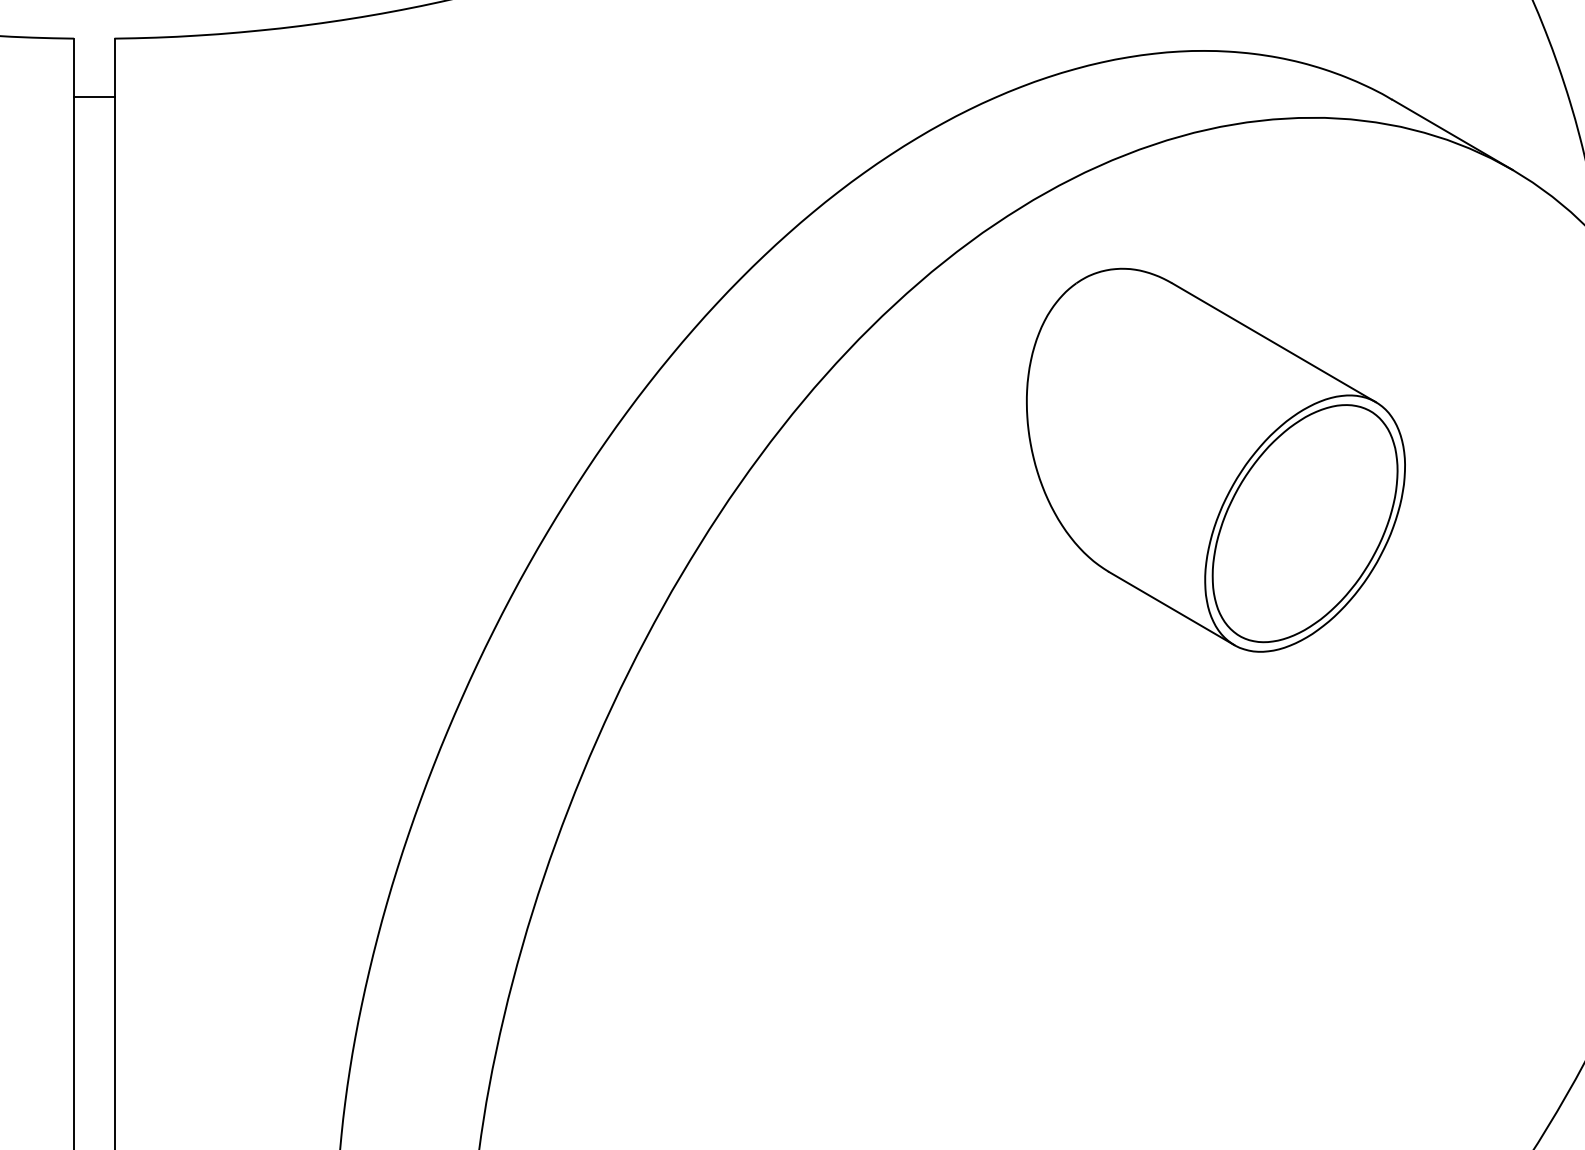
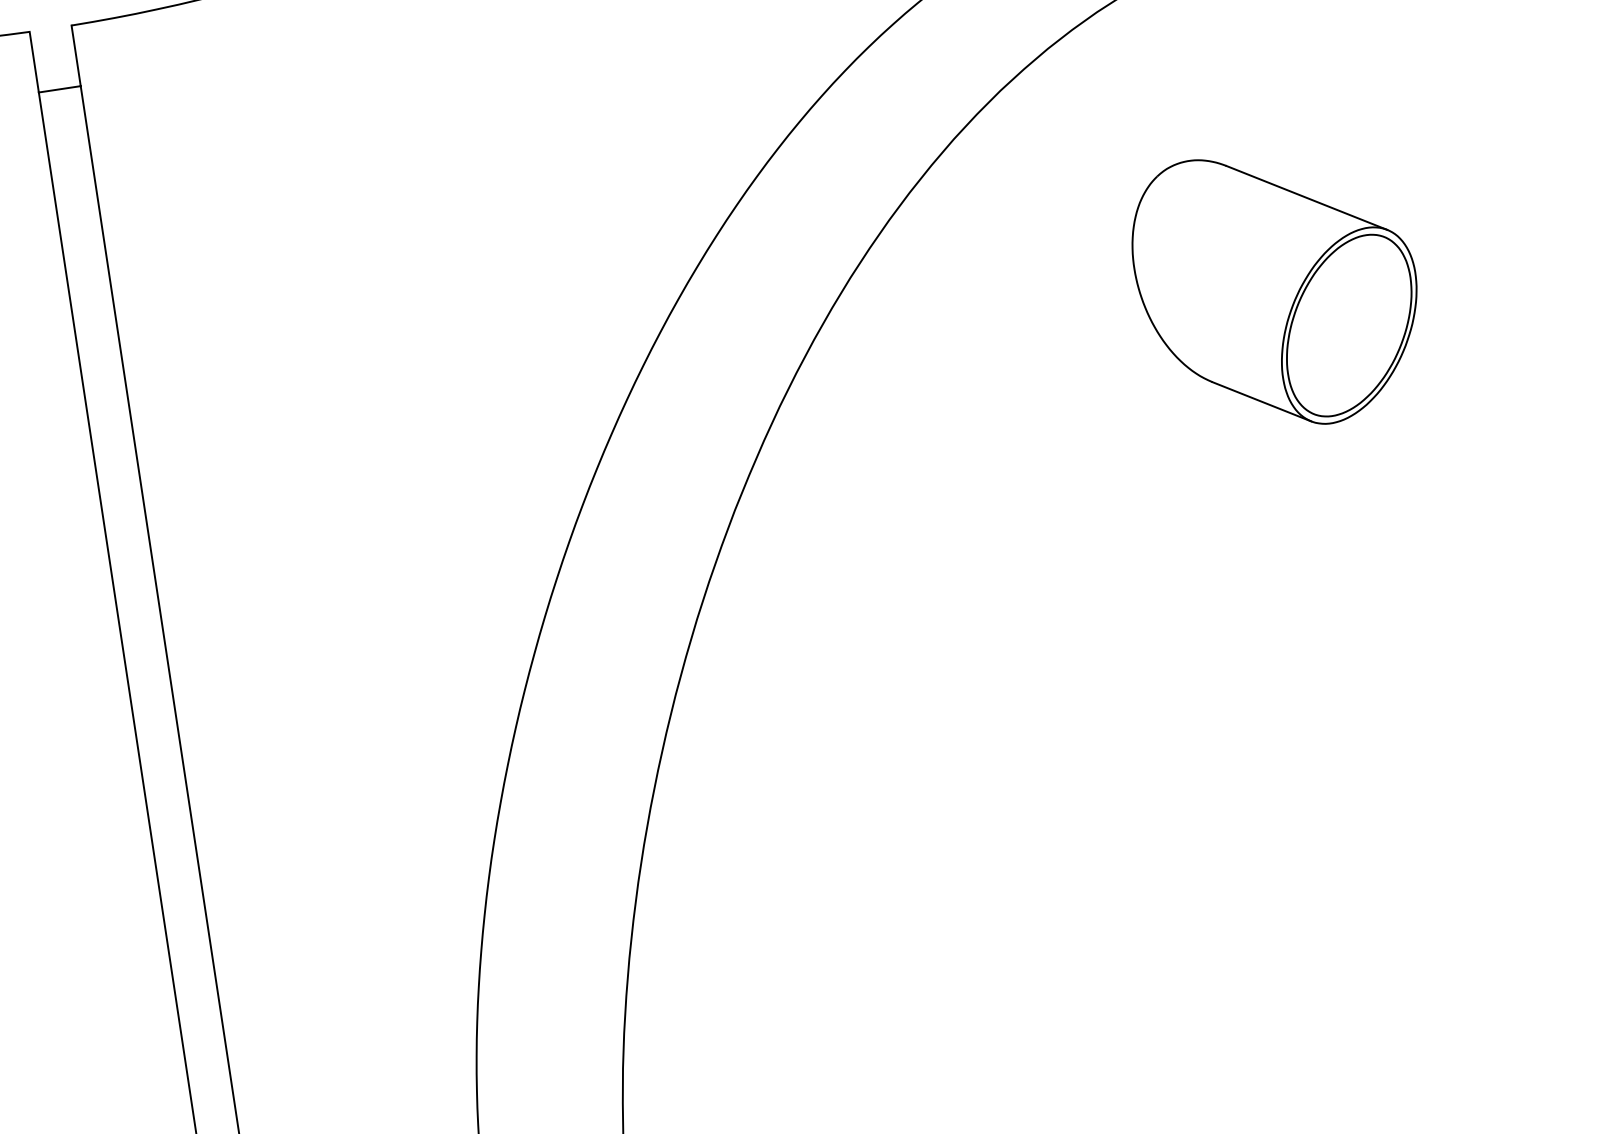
part: (1215, 459) -> (1277, 288), size x0.7

